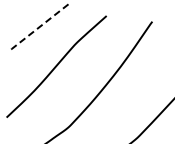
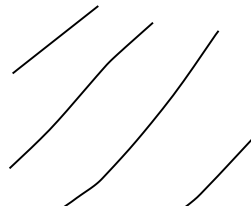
line: (37, 28) -> (53, 40), dashed -> solid

